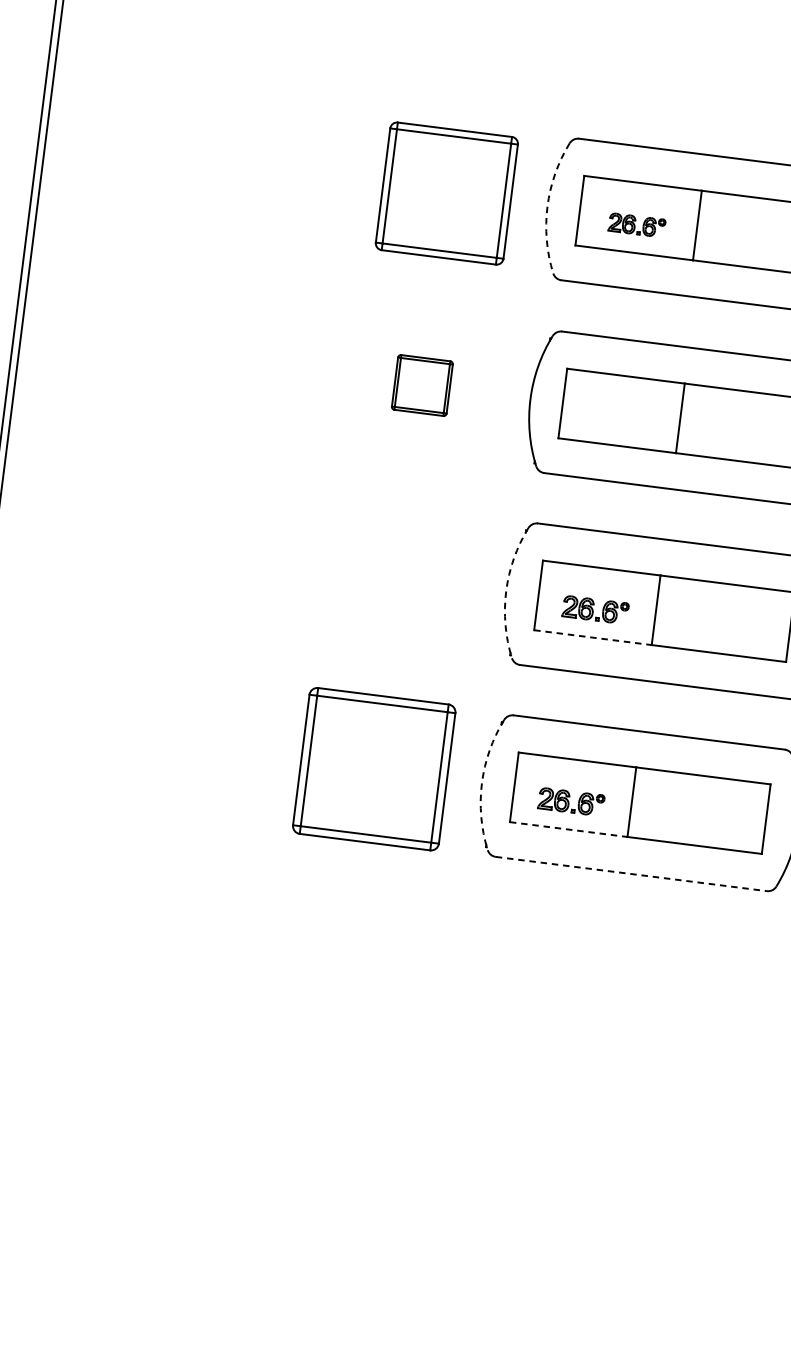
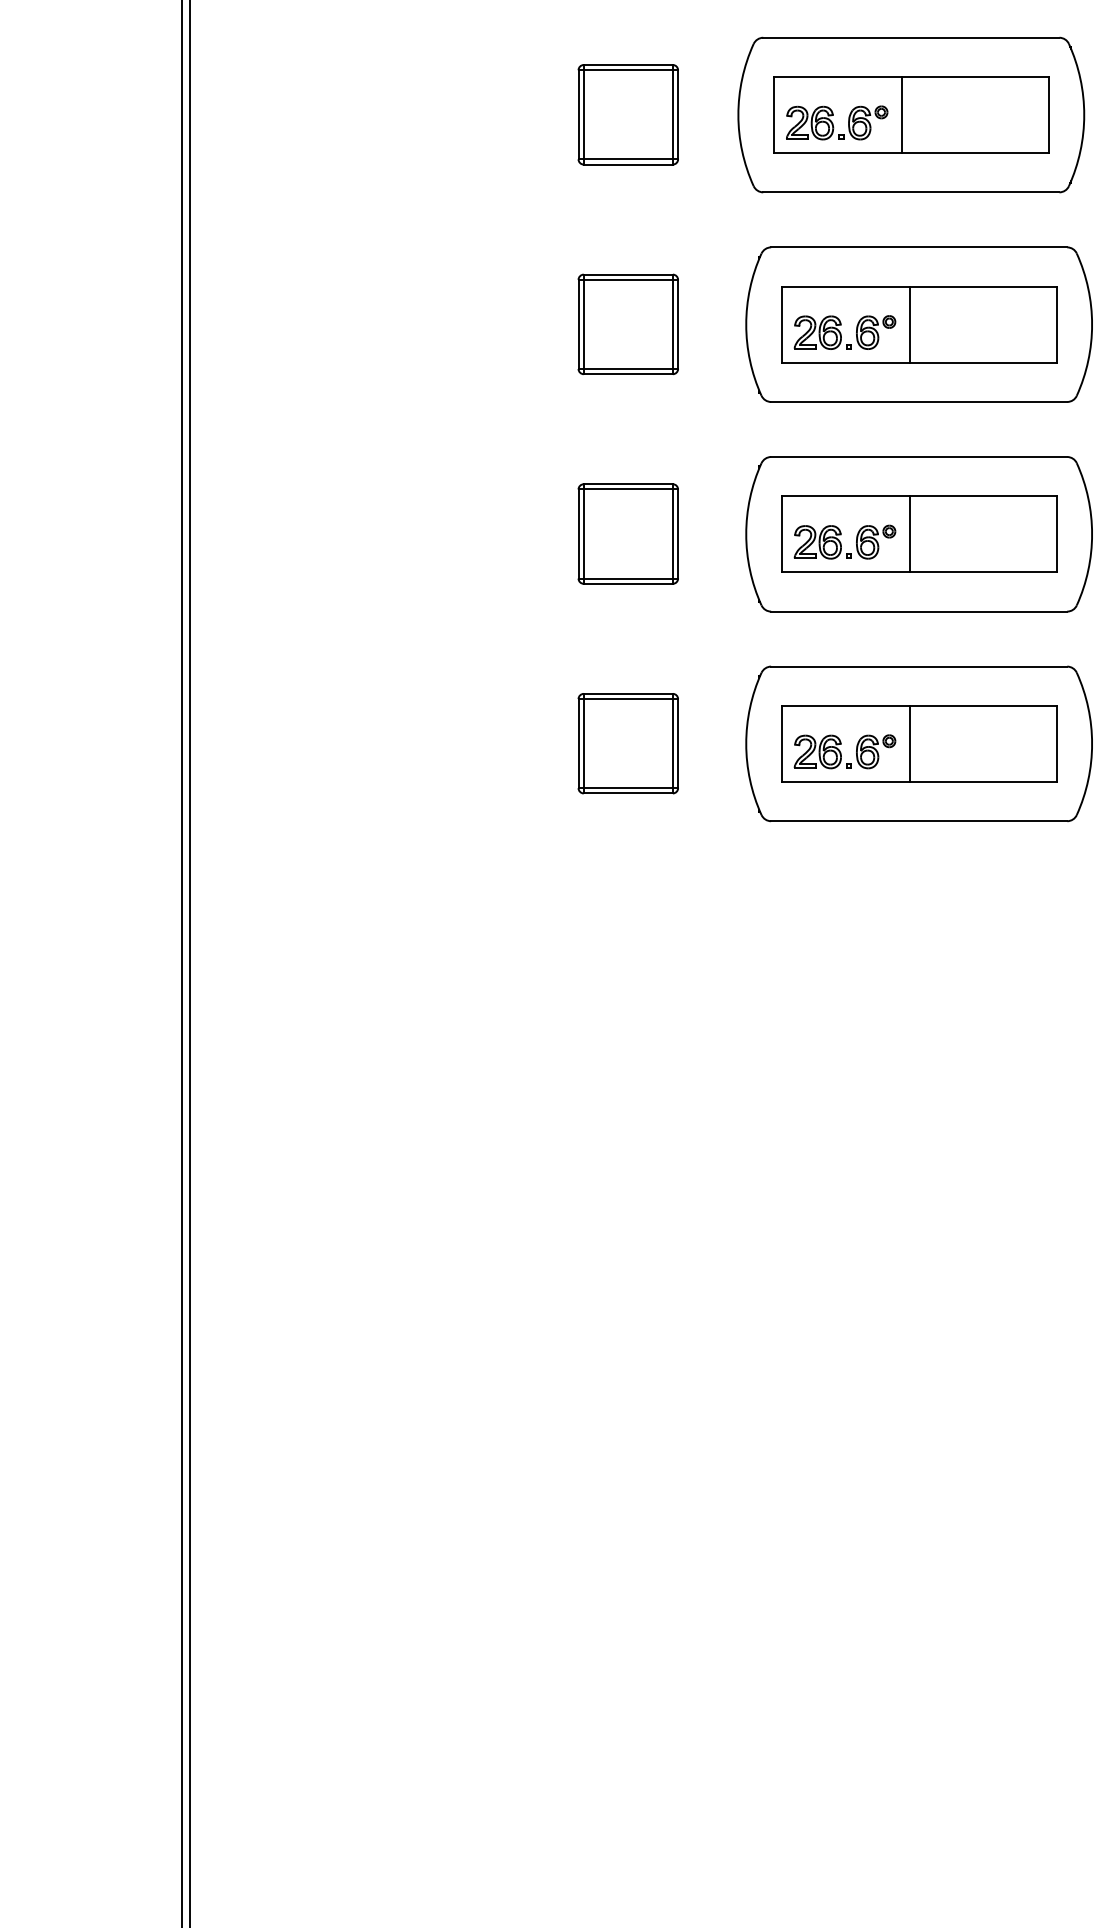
part: (446, 193) -> (627, 114), size x0.71
arc: (547, 207) -> (738, 115), dashed -> solid
part: (637, 224) -> (837, 122), size x1.67
part: (421, 385) -> (627, 324), size x1.67
part: (619, 417) -> (844, 332), added
part: (397, 576) -> (627, 533), added
arc: (506, 591) -> (746, 534), dashed -> solid
part: (595, 609) -> (844, 541), size x1.43
line: (593, 637) -> (846, 572), dashed -> solid
part: (373, 769) -> (627, 743), size x0.62
arc: (482, 782) -> (746, 743), dashed -> solid
part: (571, 801) -> (844, 751), size x1.43
line: (569, 829) -> (846, 781), dashed -> solid
line: (631, 874) -> (919, 821), dashed -> solid

